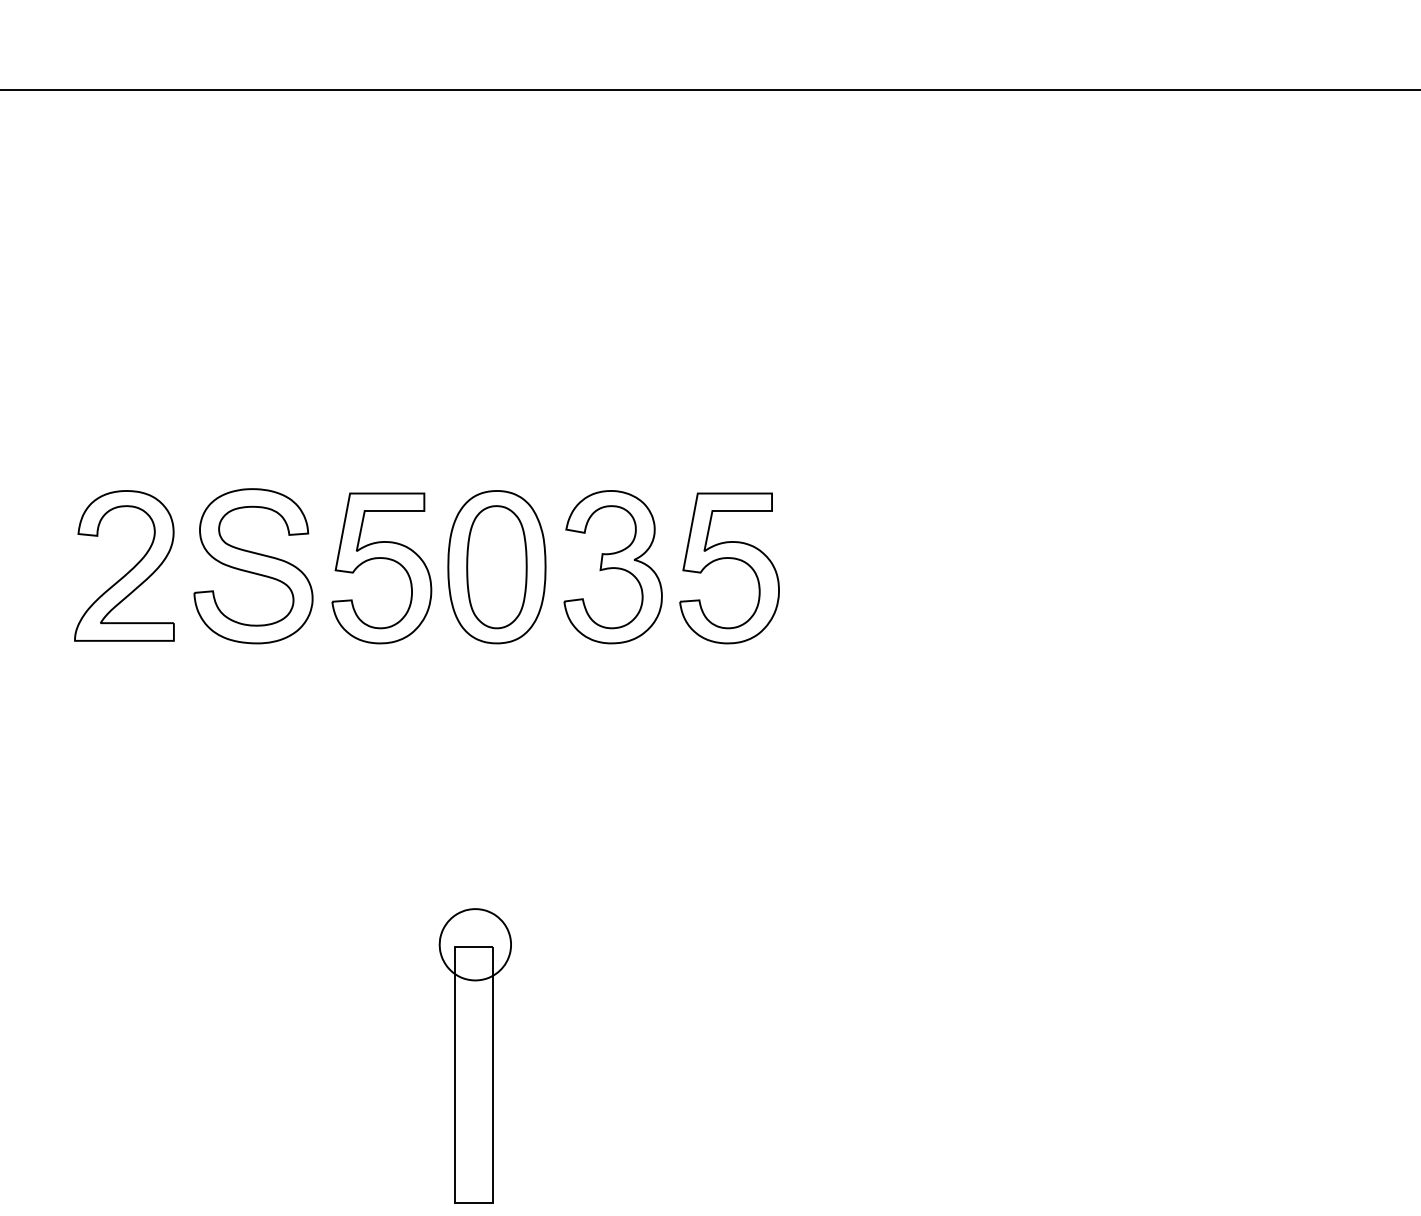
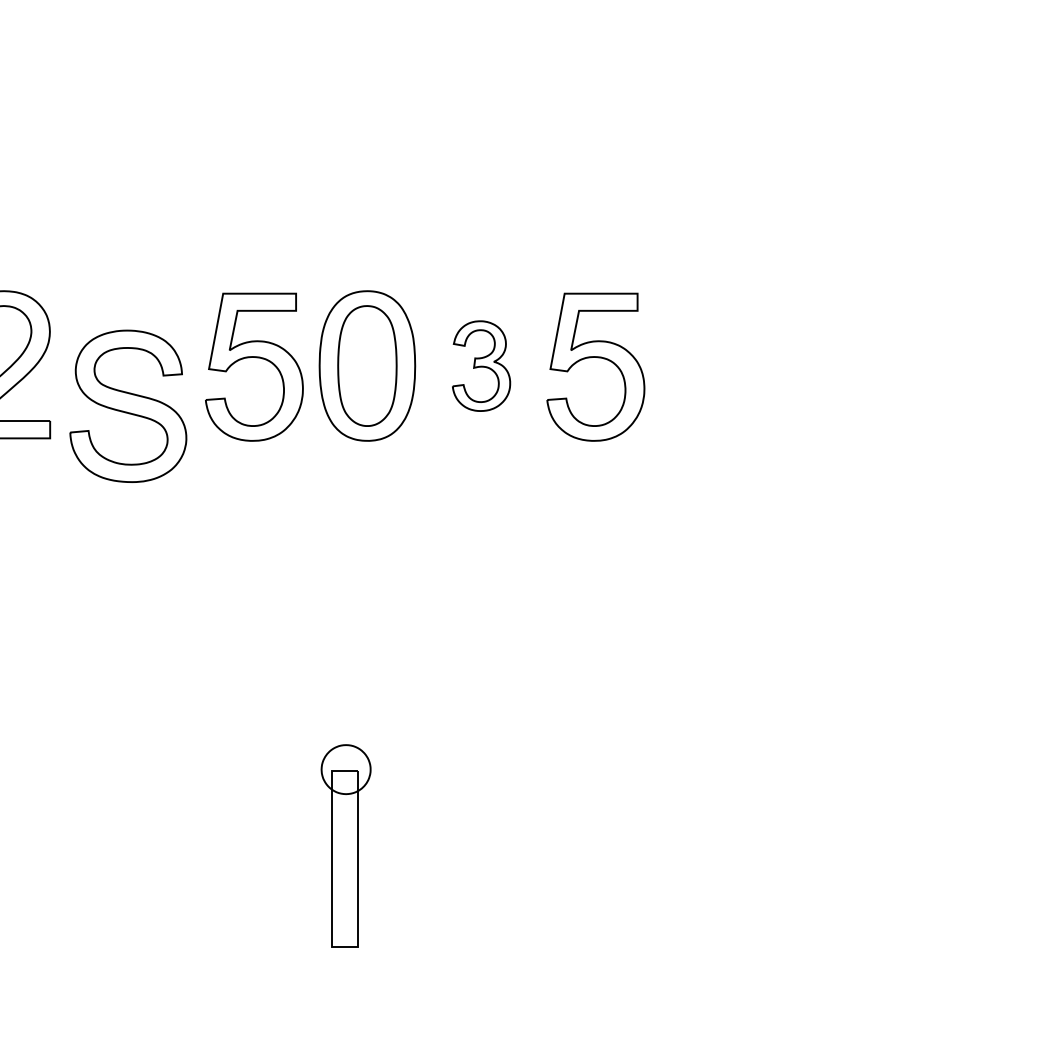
part: (253, 566) -> (128, 406), moved
part: (612, 567) -> (480, 366), size x0.6
part: (474, 1055) -> (345, 845), size x0.7

